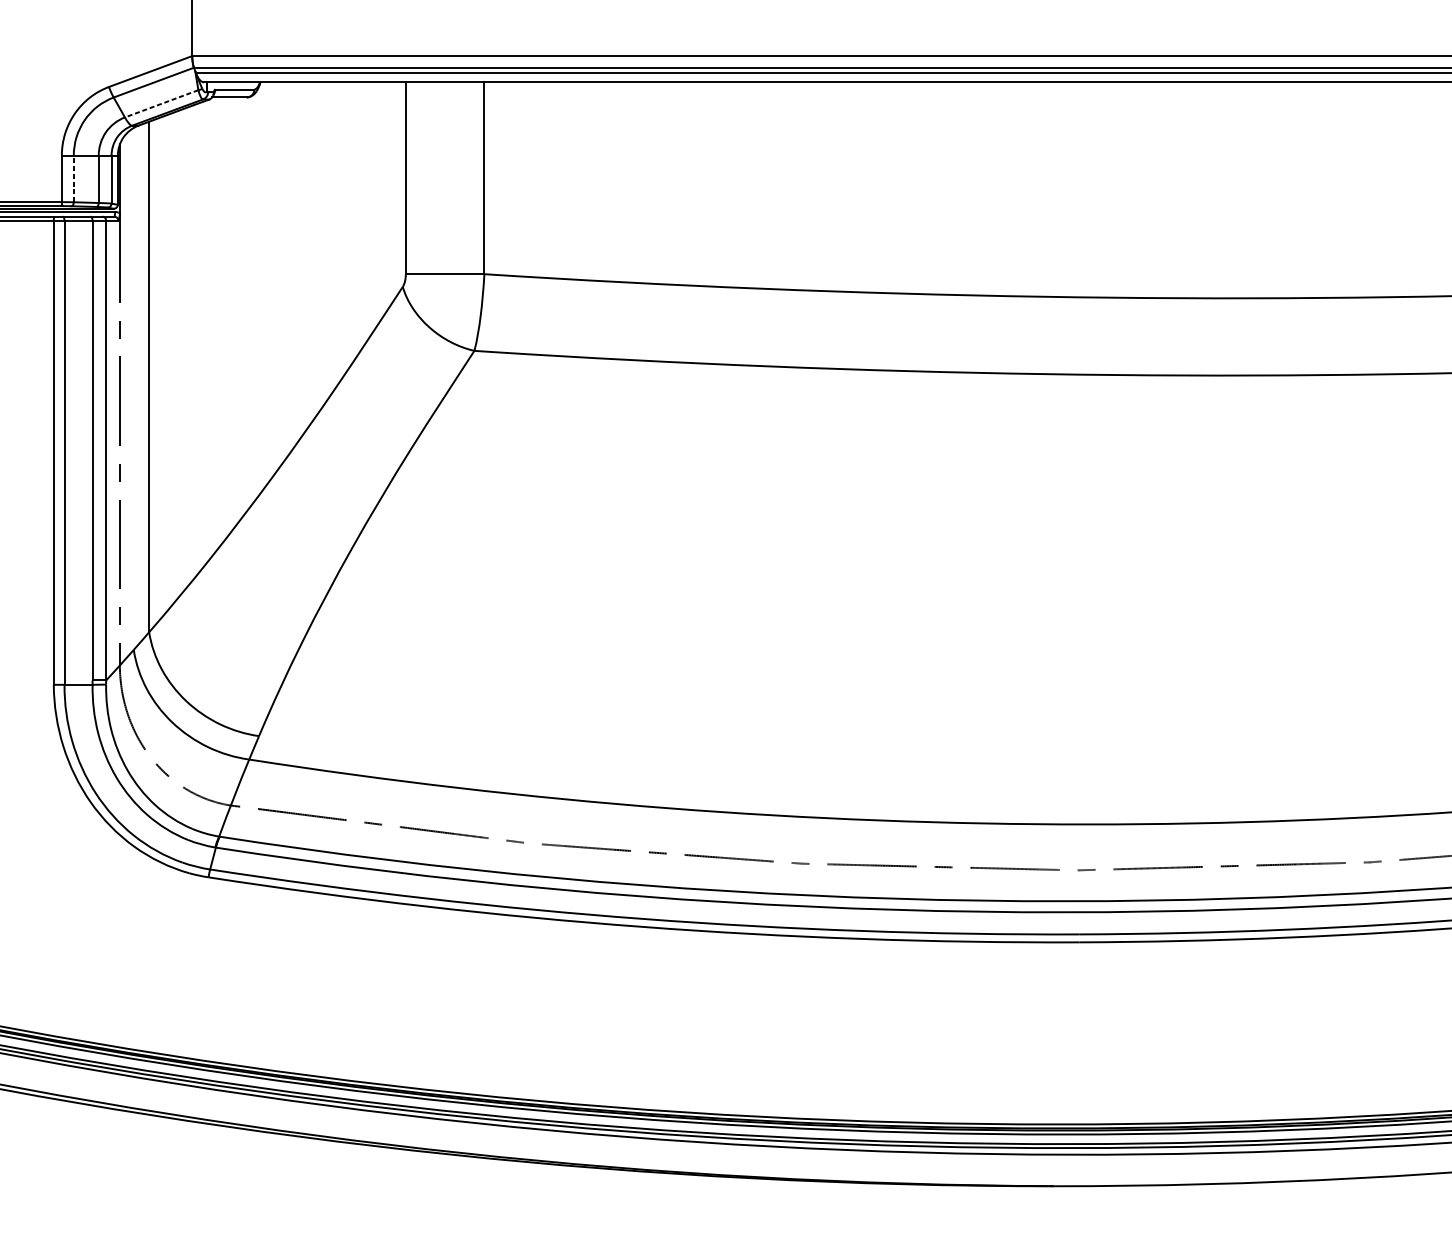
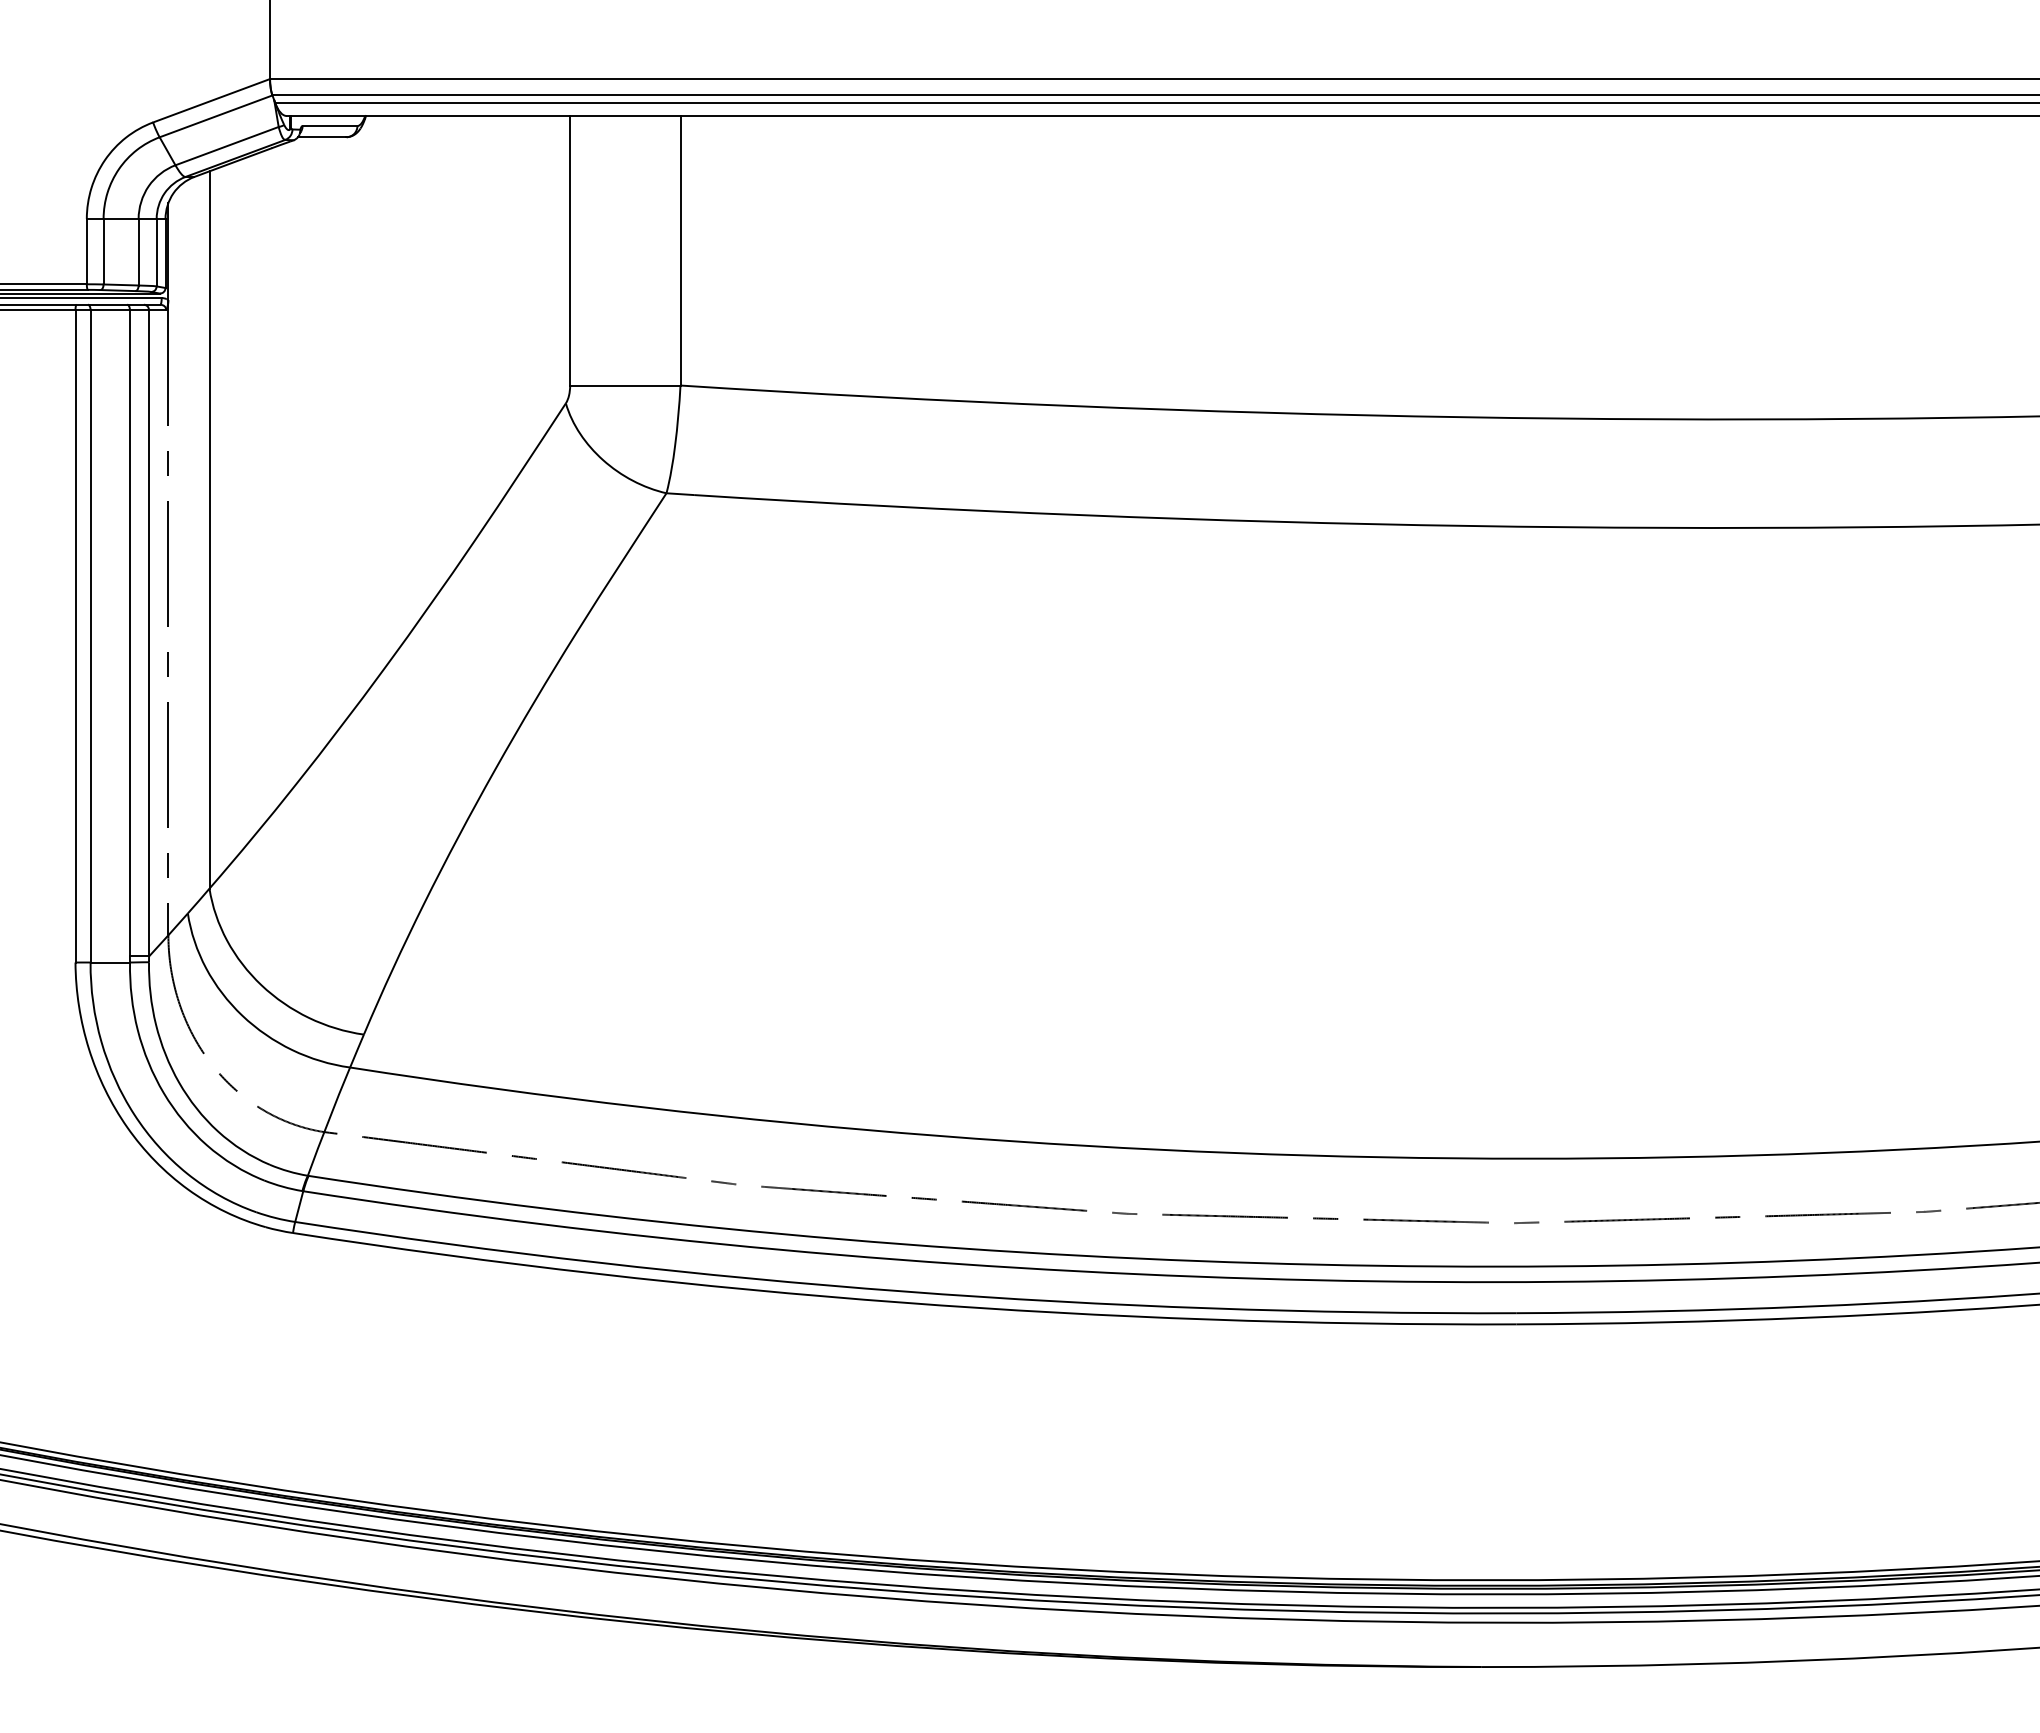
line: (161, 104) -> (226, 146), dashed -> solid
line: (73, 178) -> (103, 251), dashed -> solid

